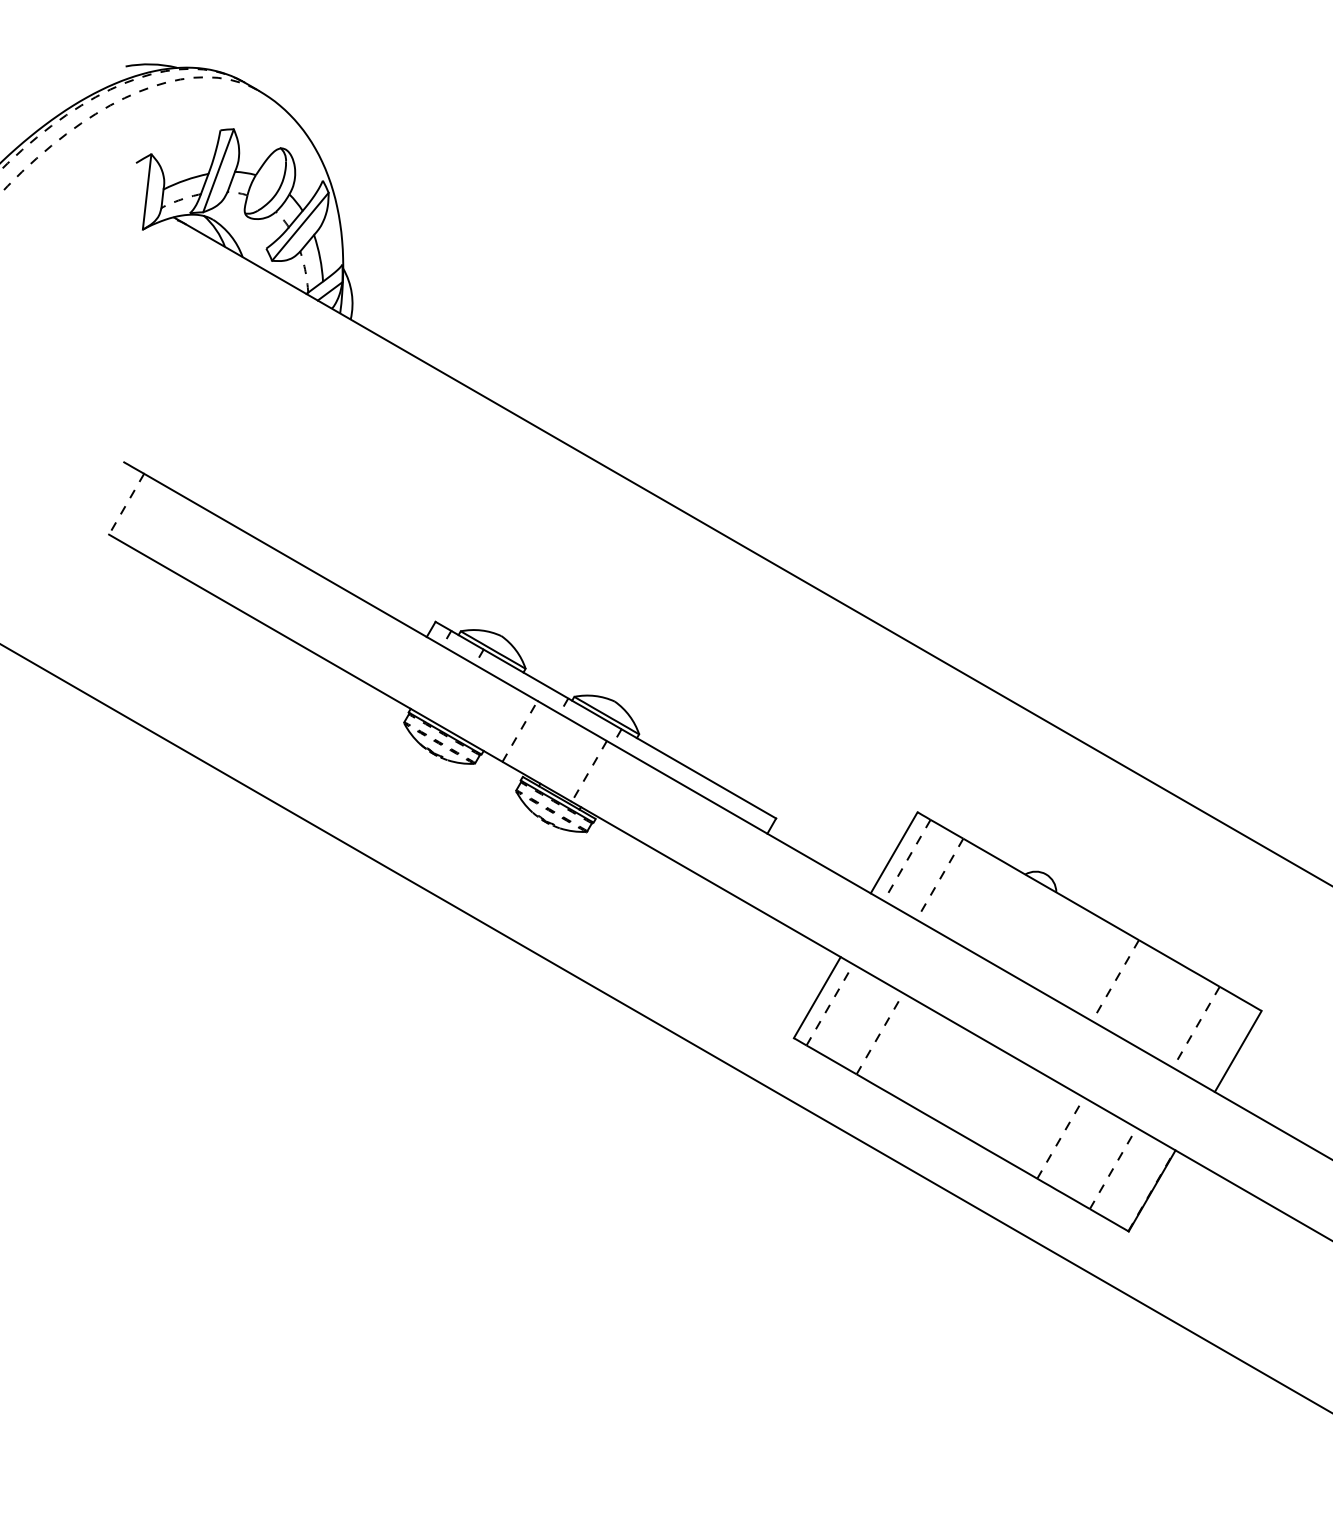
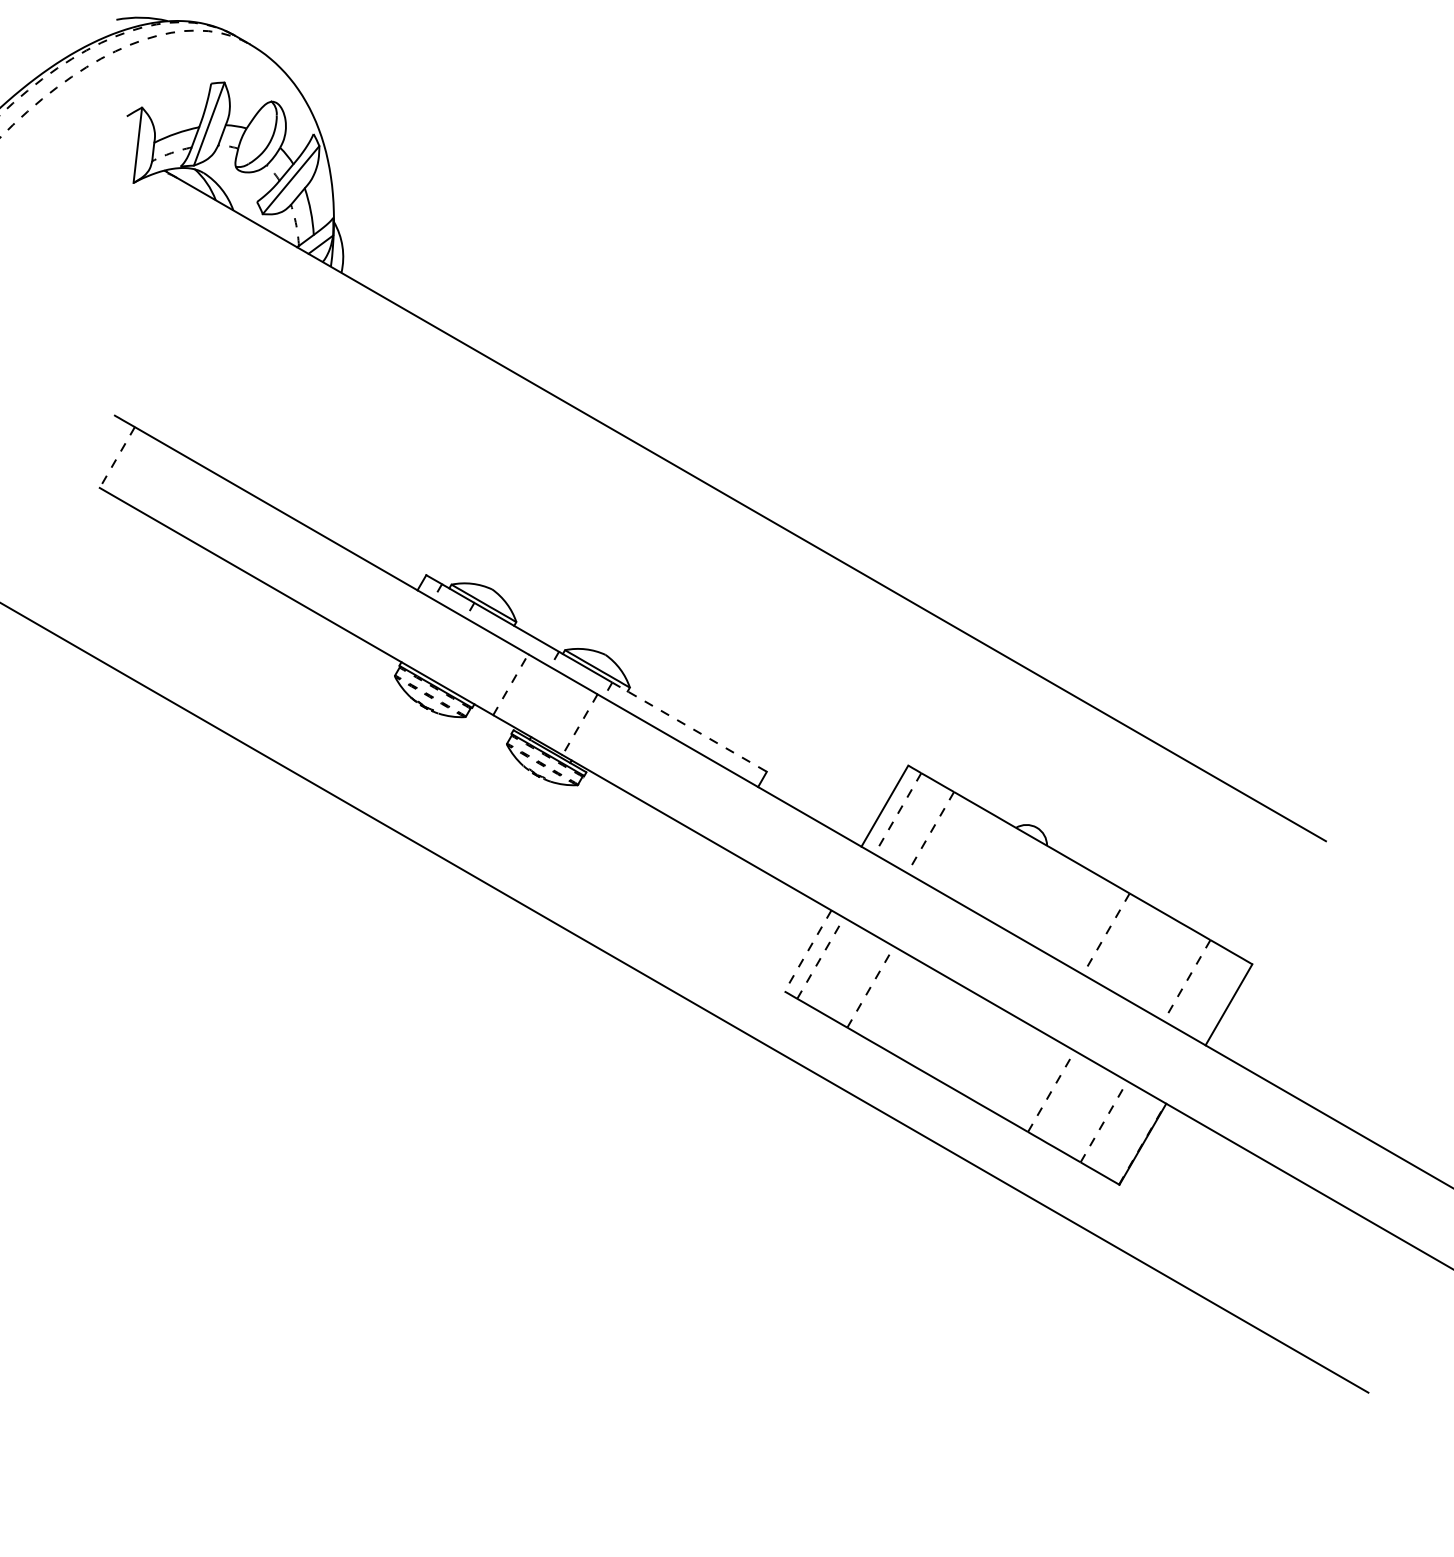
line: (699, 774) -> (690, 727), solid -> dashed
line: (817, 997) -> (808, 950), solid -> dashed

